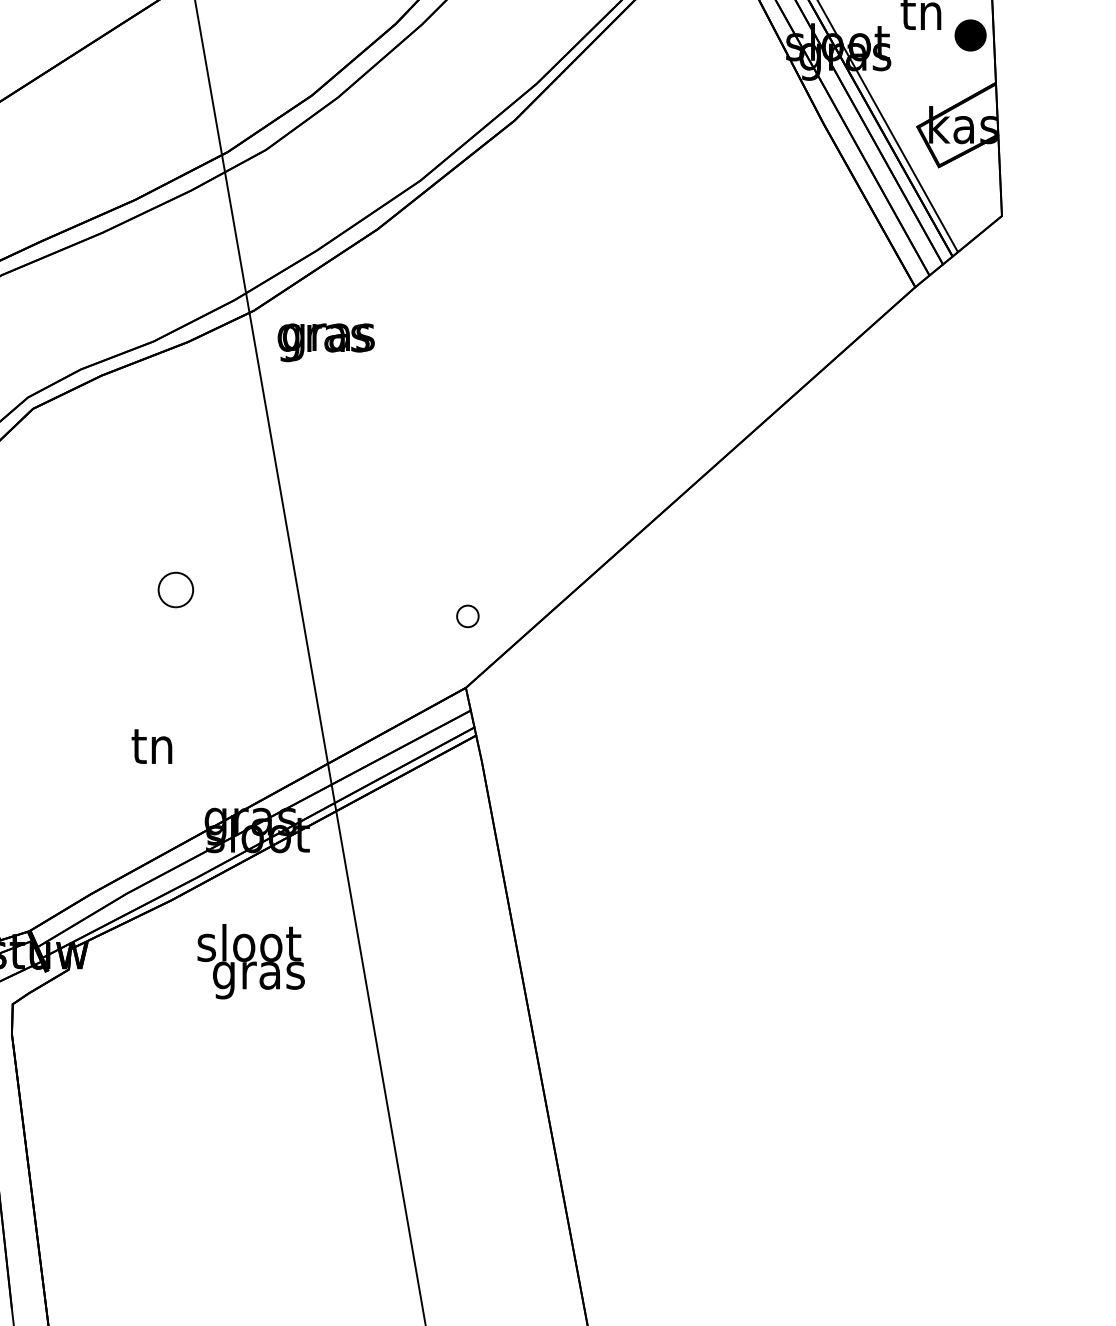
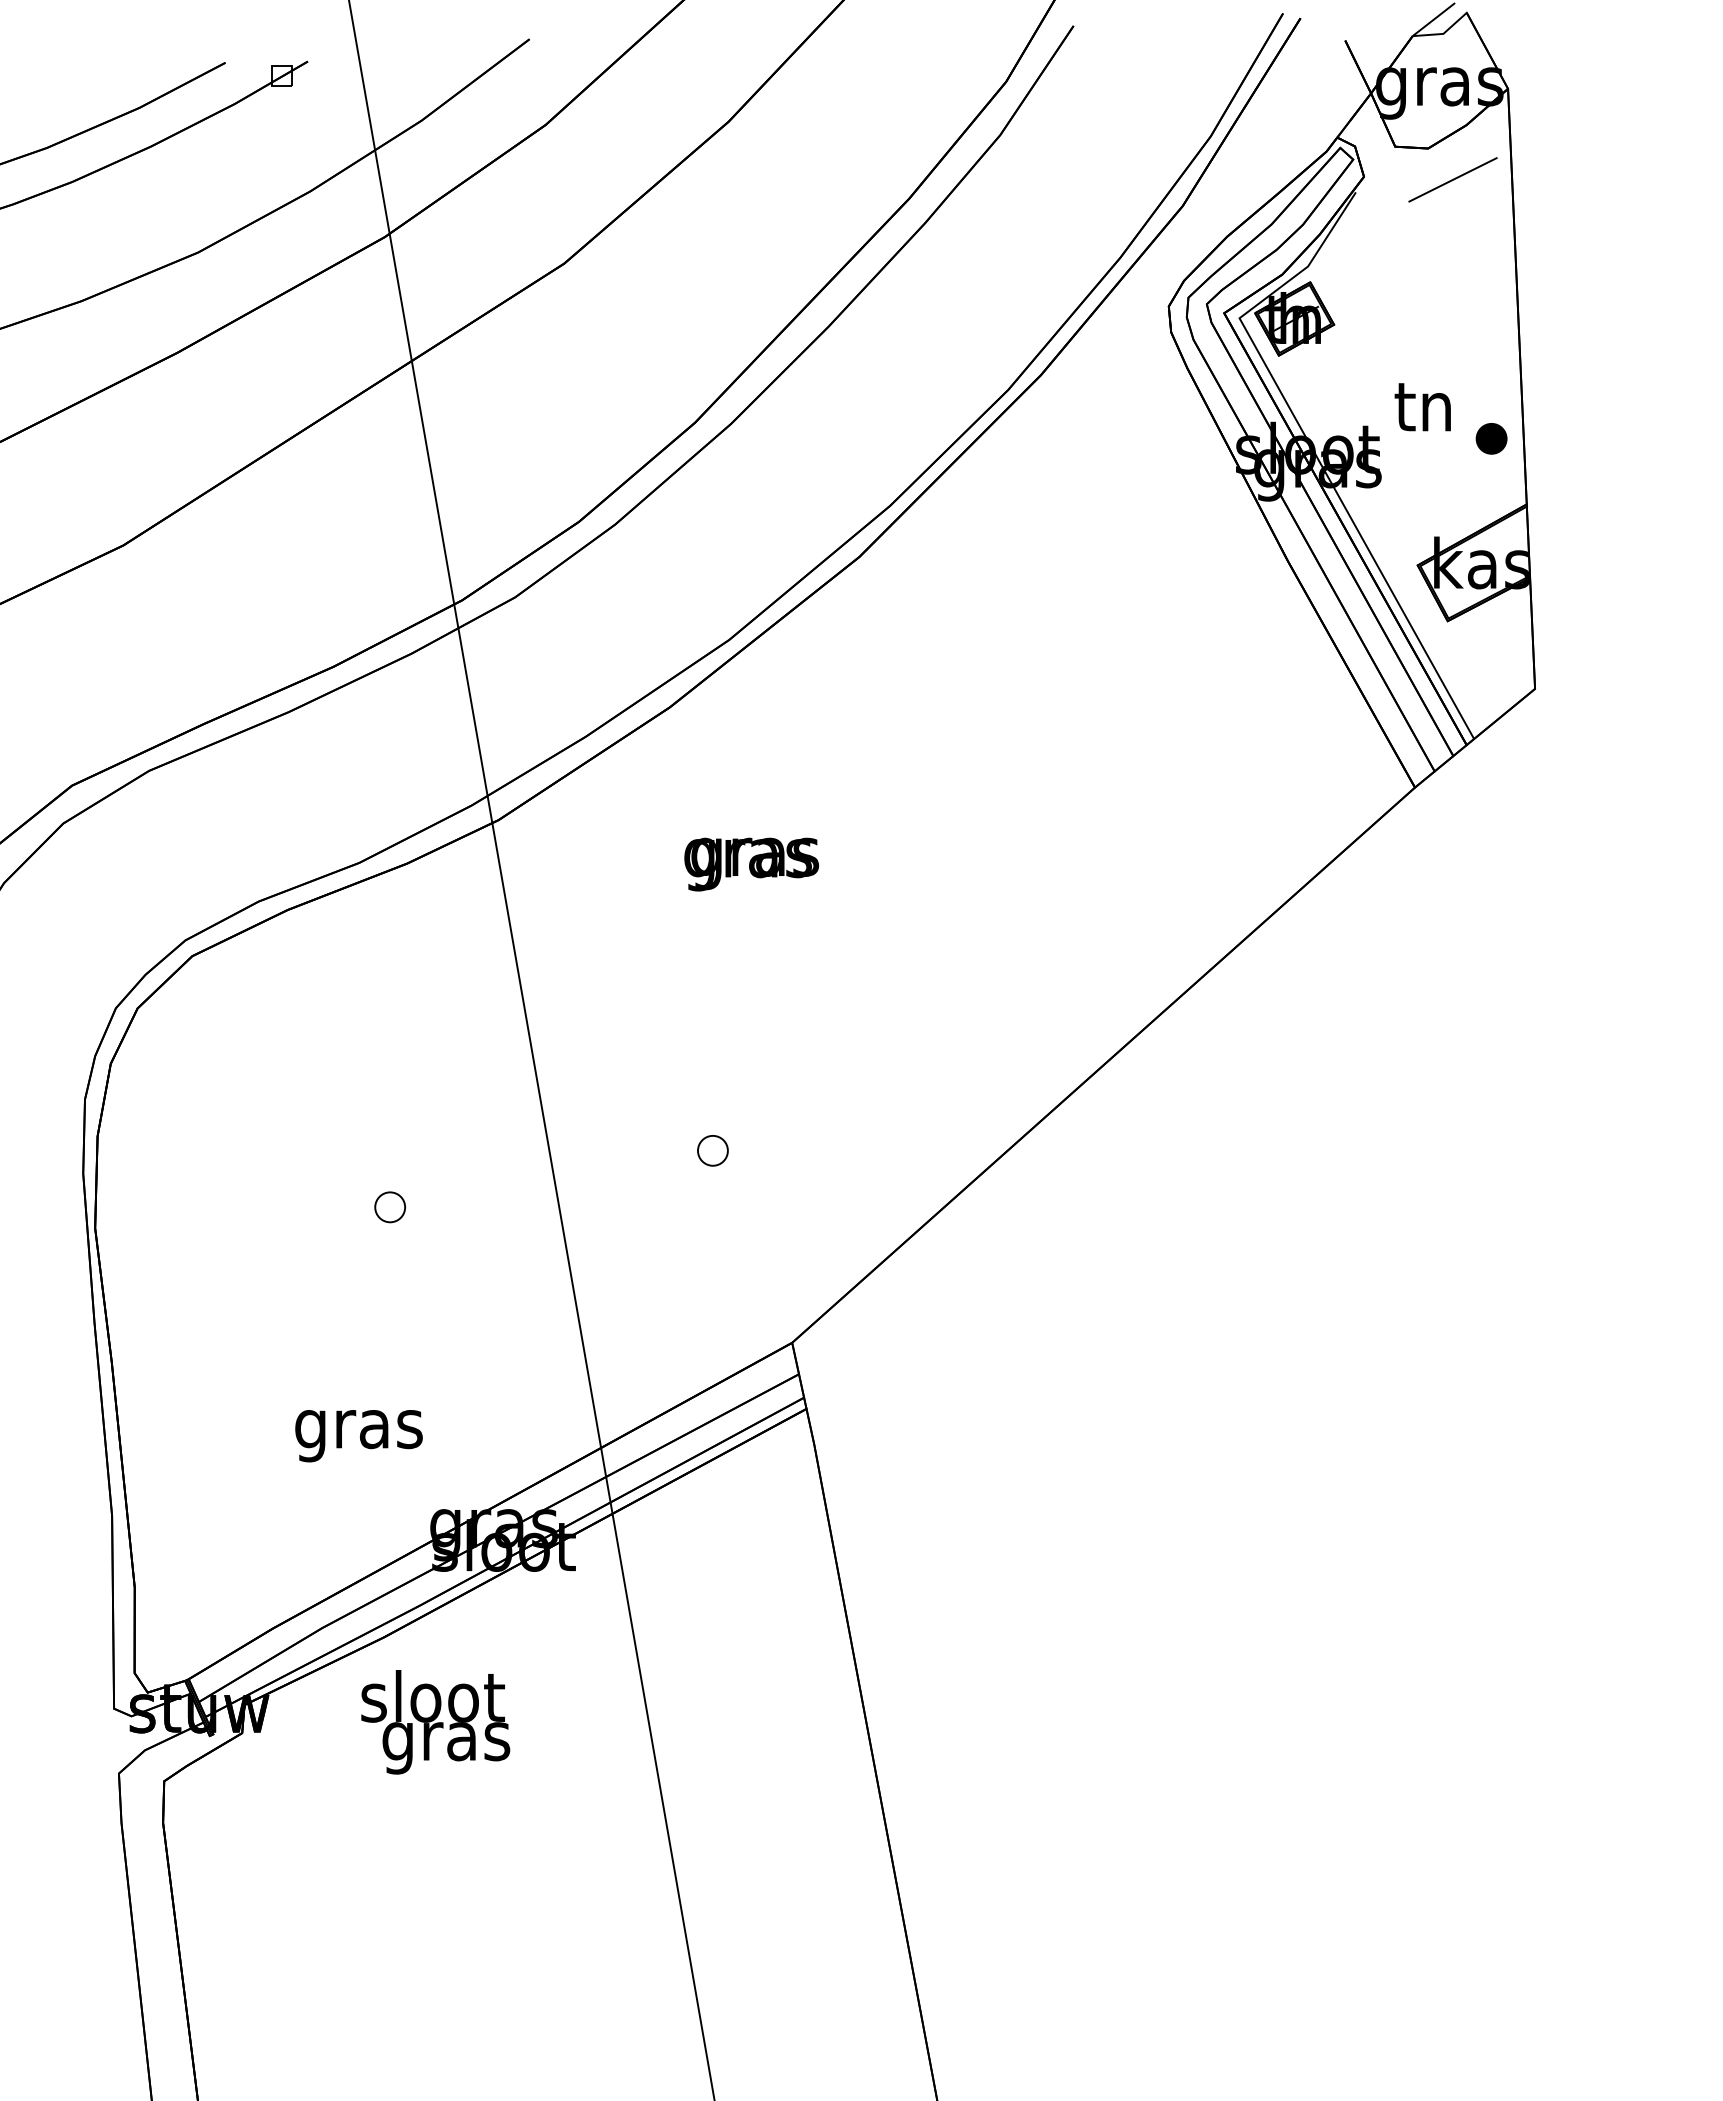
part: (970, 35) -> (1491, 438), size x0.71
text: (326, 342) -> (751, 864), moved
part: (175, 590) -> (389, 1207), size x0.62
part: (467, 616) -> (712, 1150), moved
text: (152, 751) -> (358, 1431), tn -> gras
text: (251, 961) -> (435, 1722), moved

